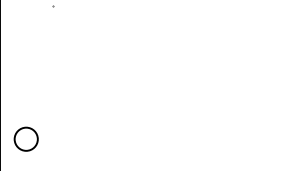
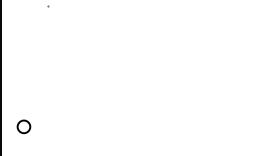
circle: (25, 138) -> (23, 126), size x0.6

